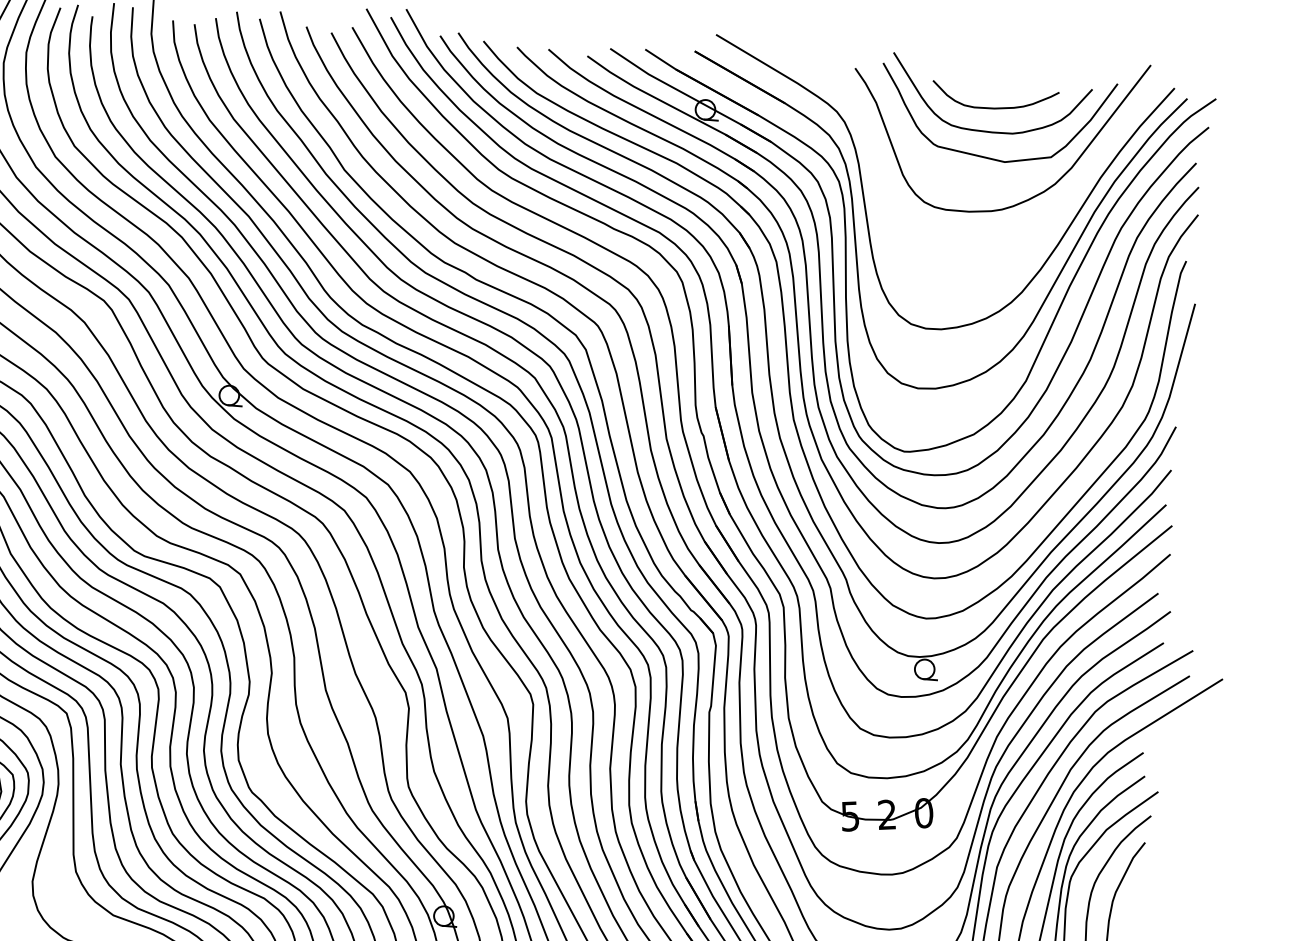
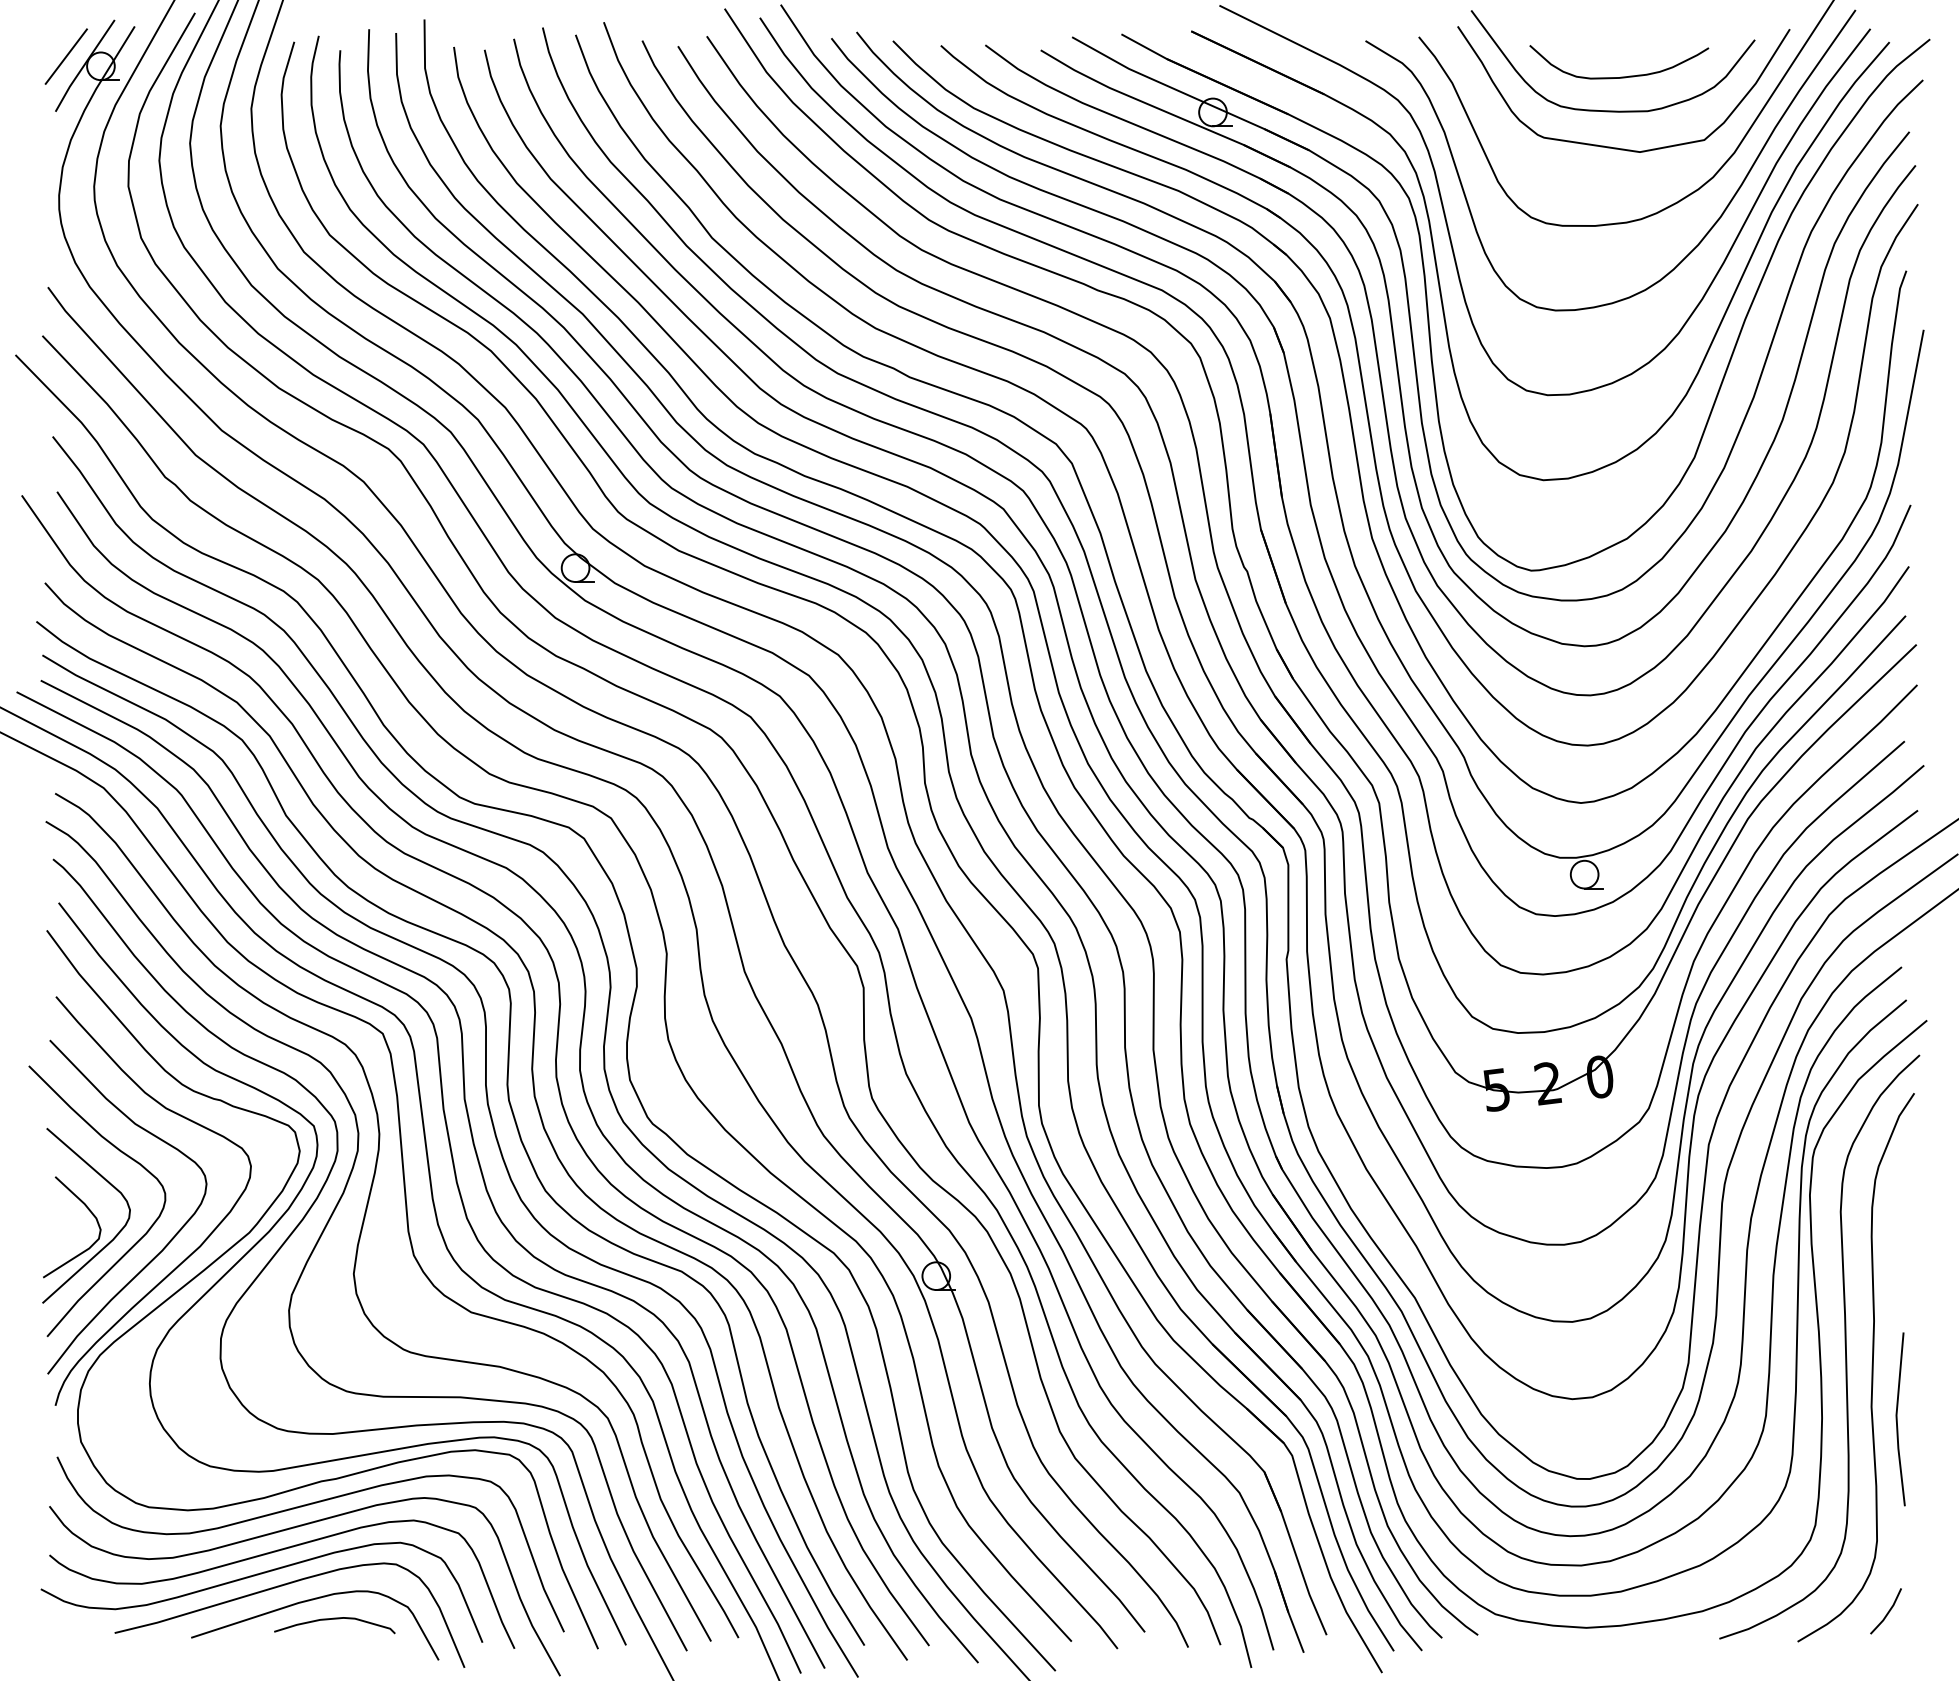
curve: (1044, 225) -> (1703, 236), added

